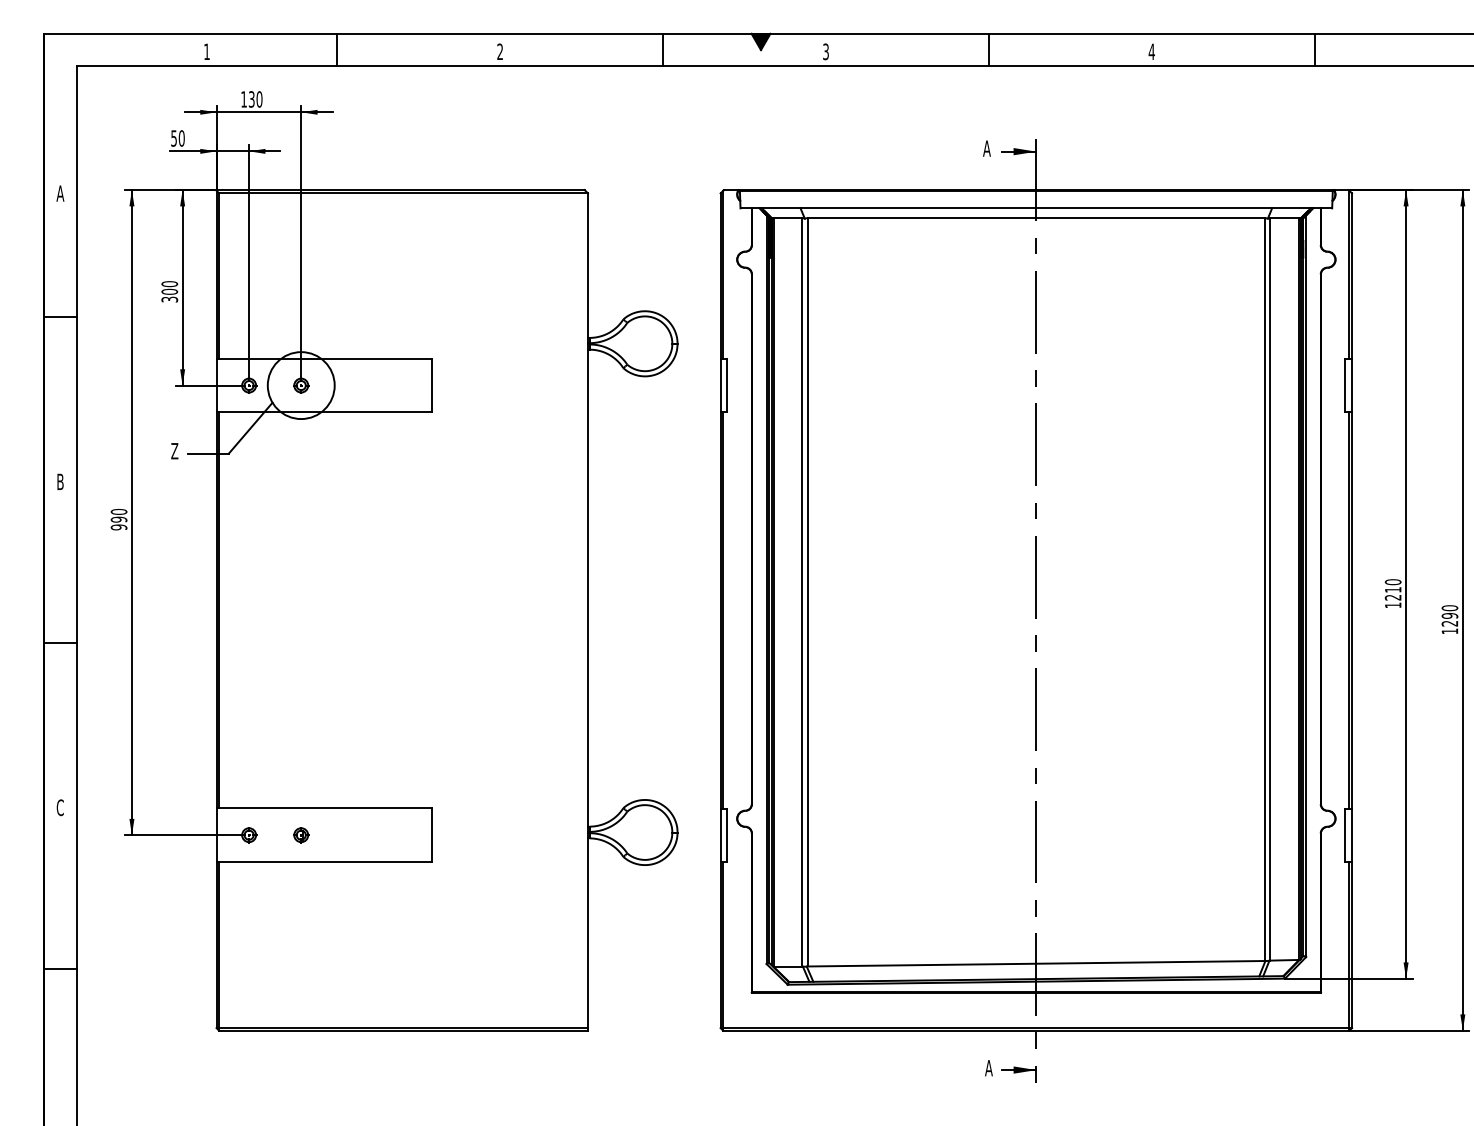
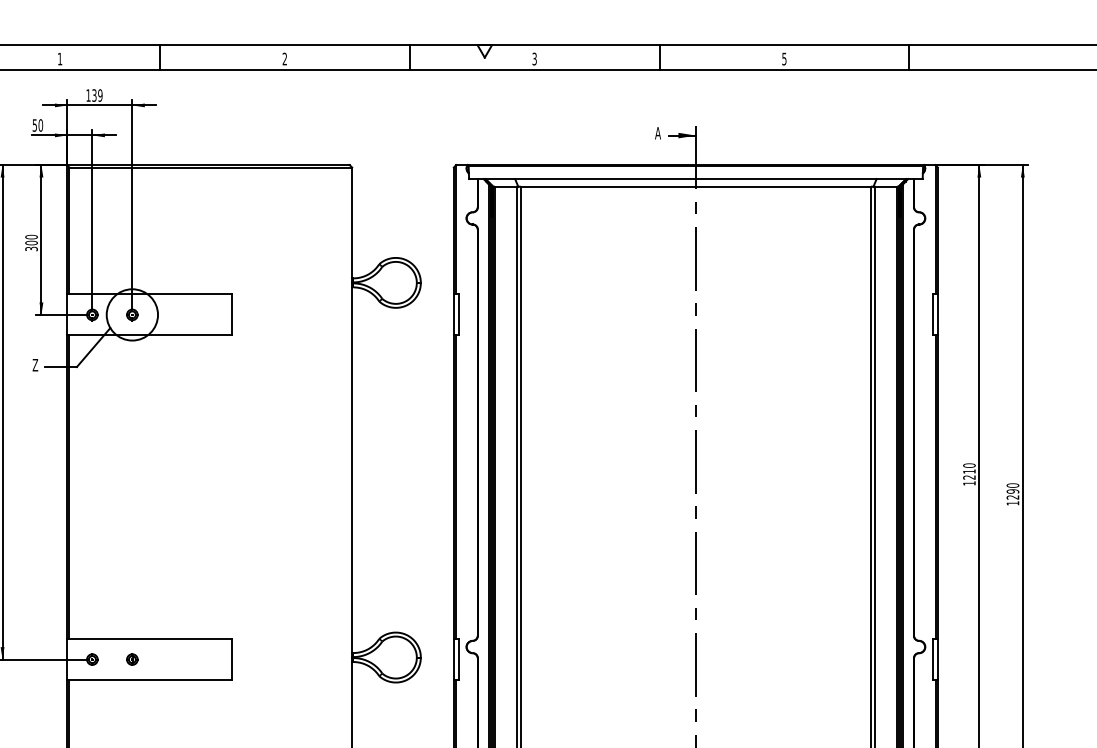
fill: (760, 41) -> (484, 51), removed
text: (1151, 51) -> (784, 58), 4 -> 5
text: (259, 99) -> (100, 95), 130 -> 139

